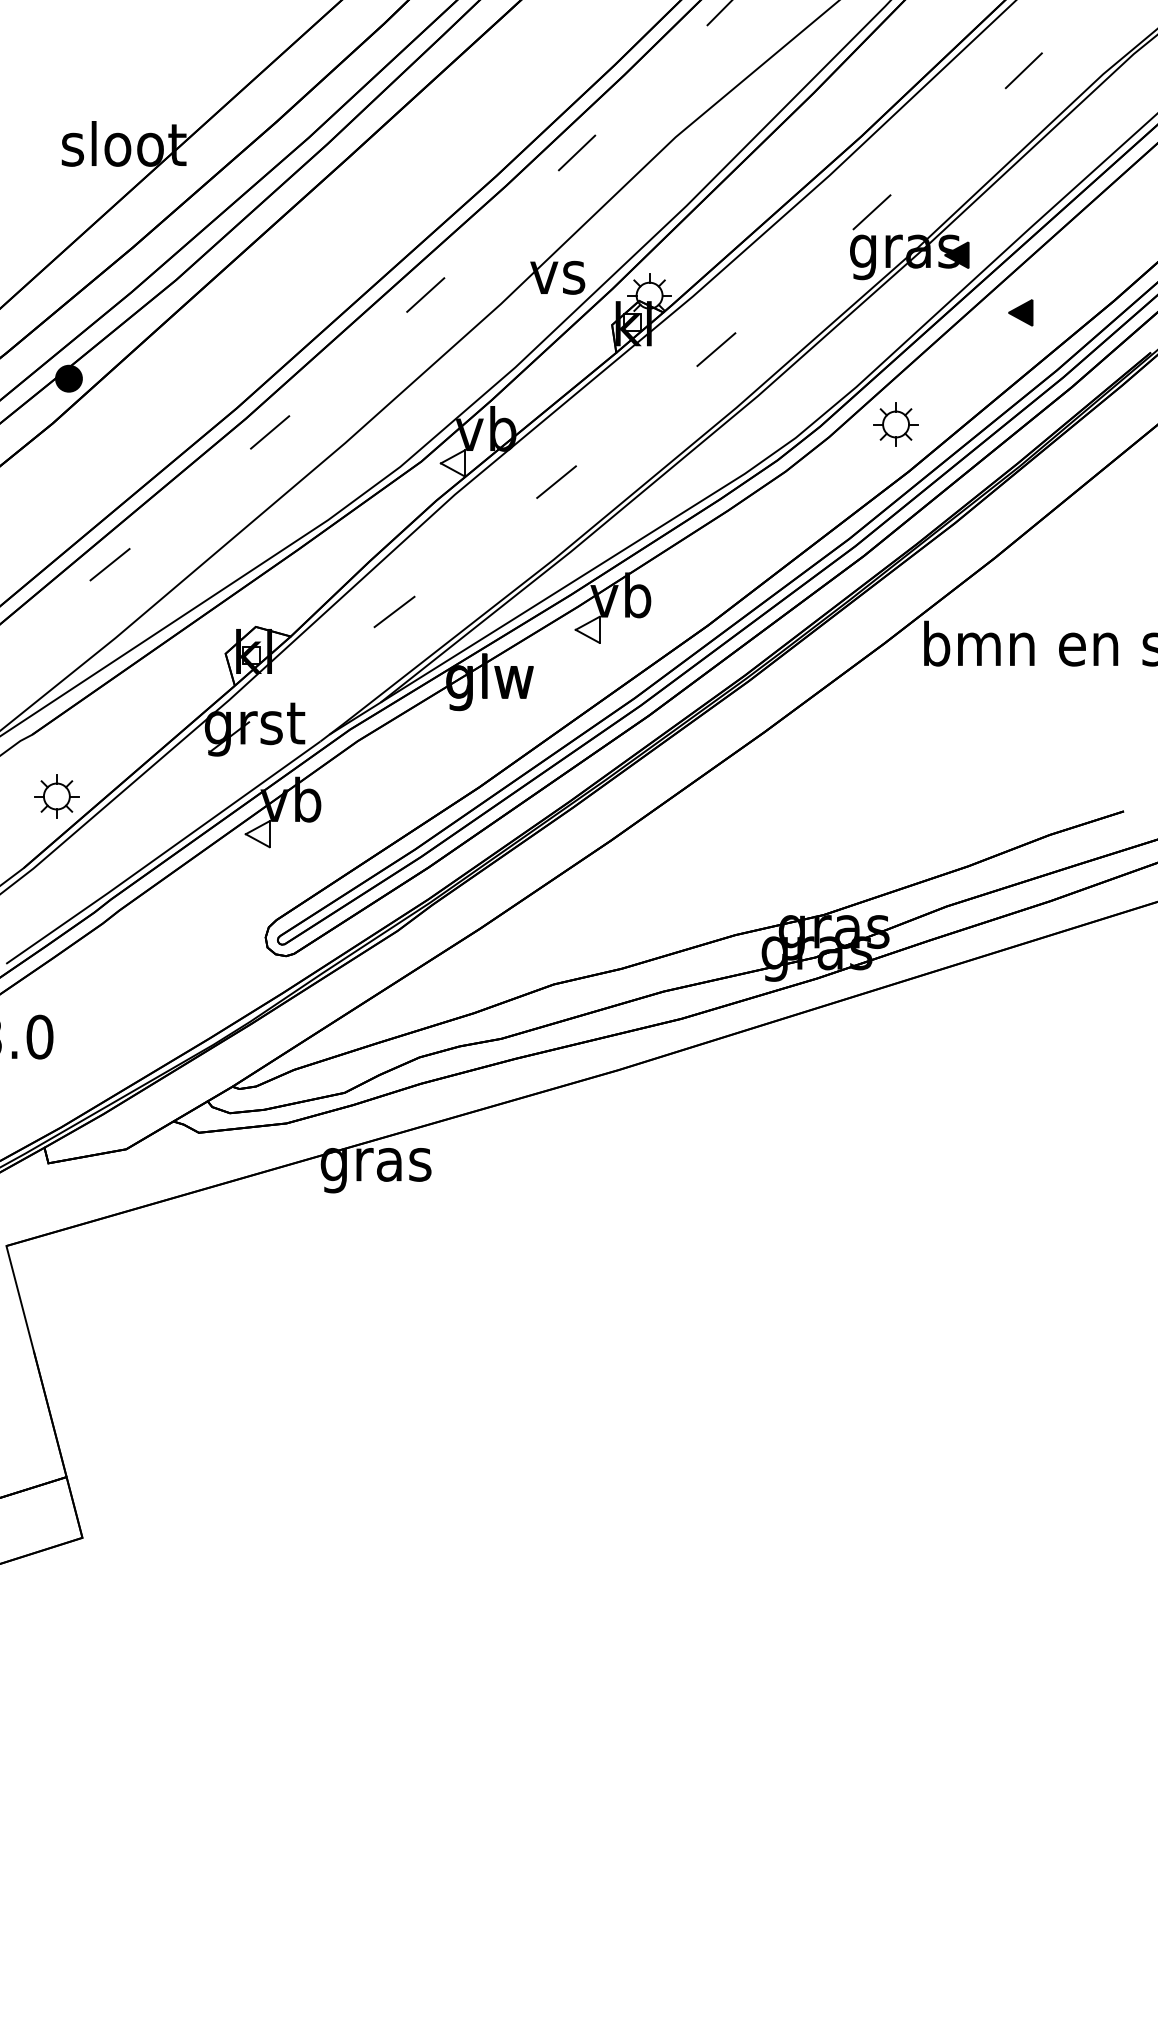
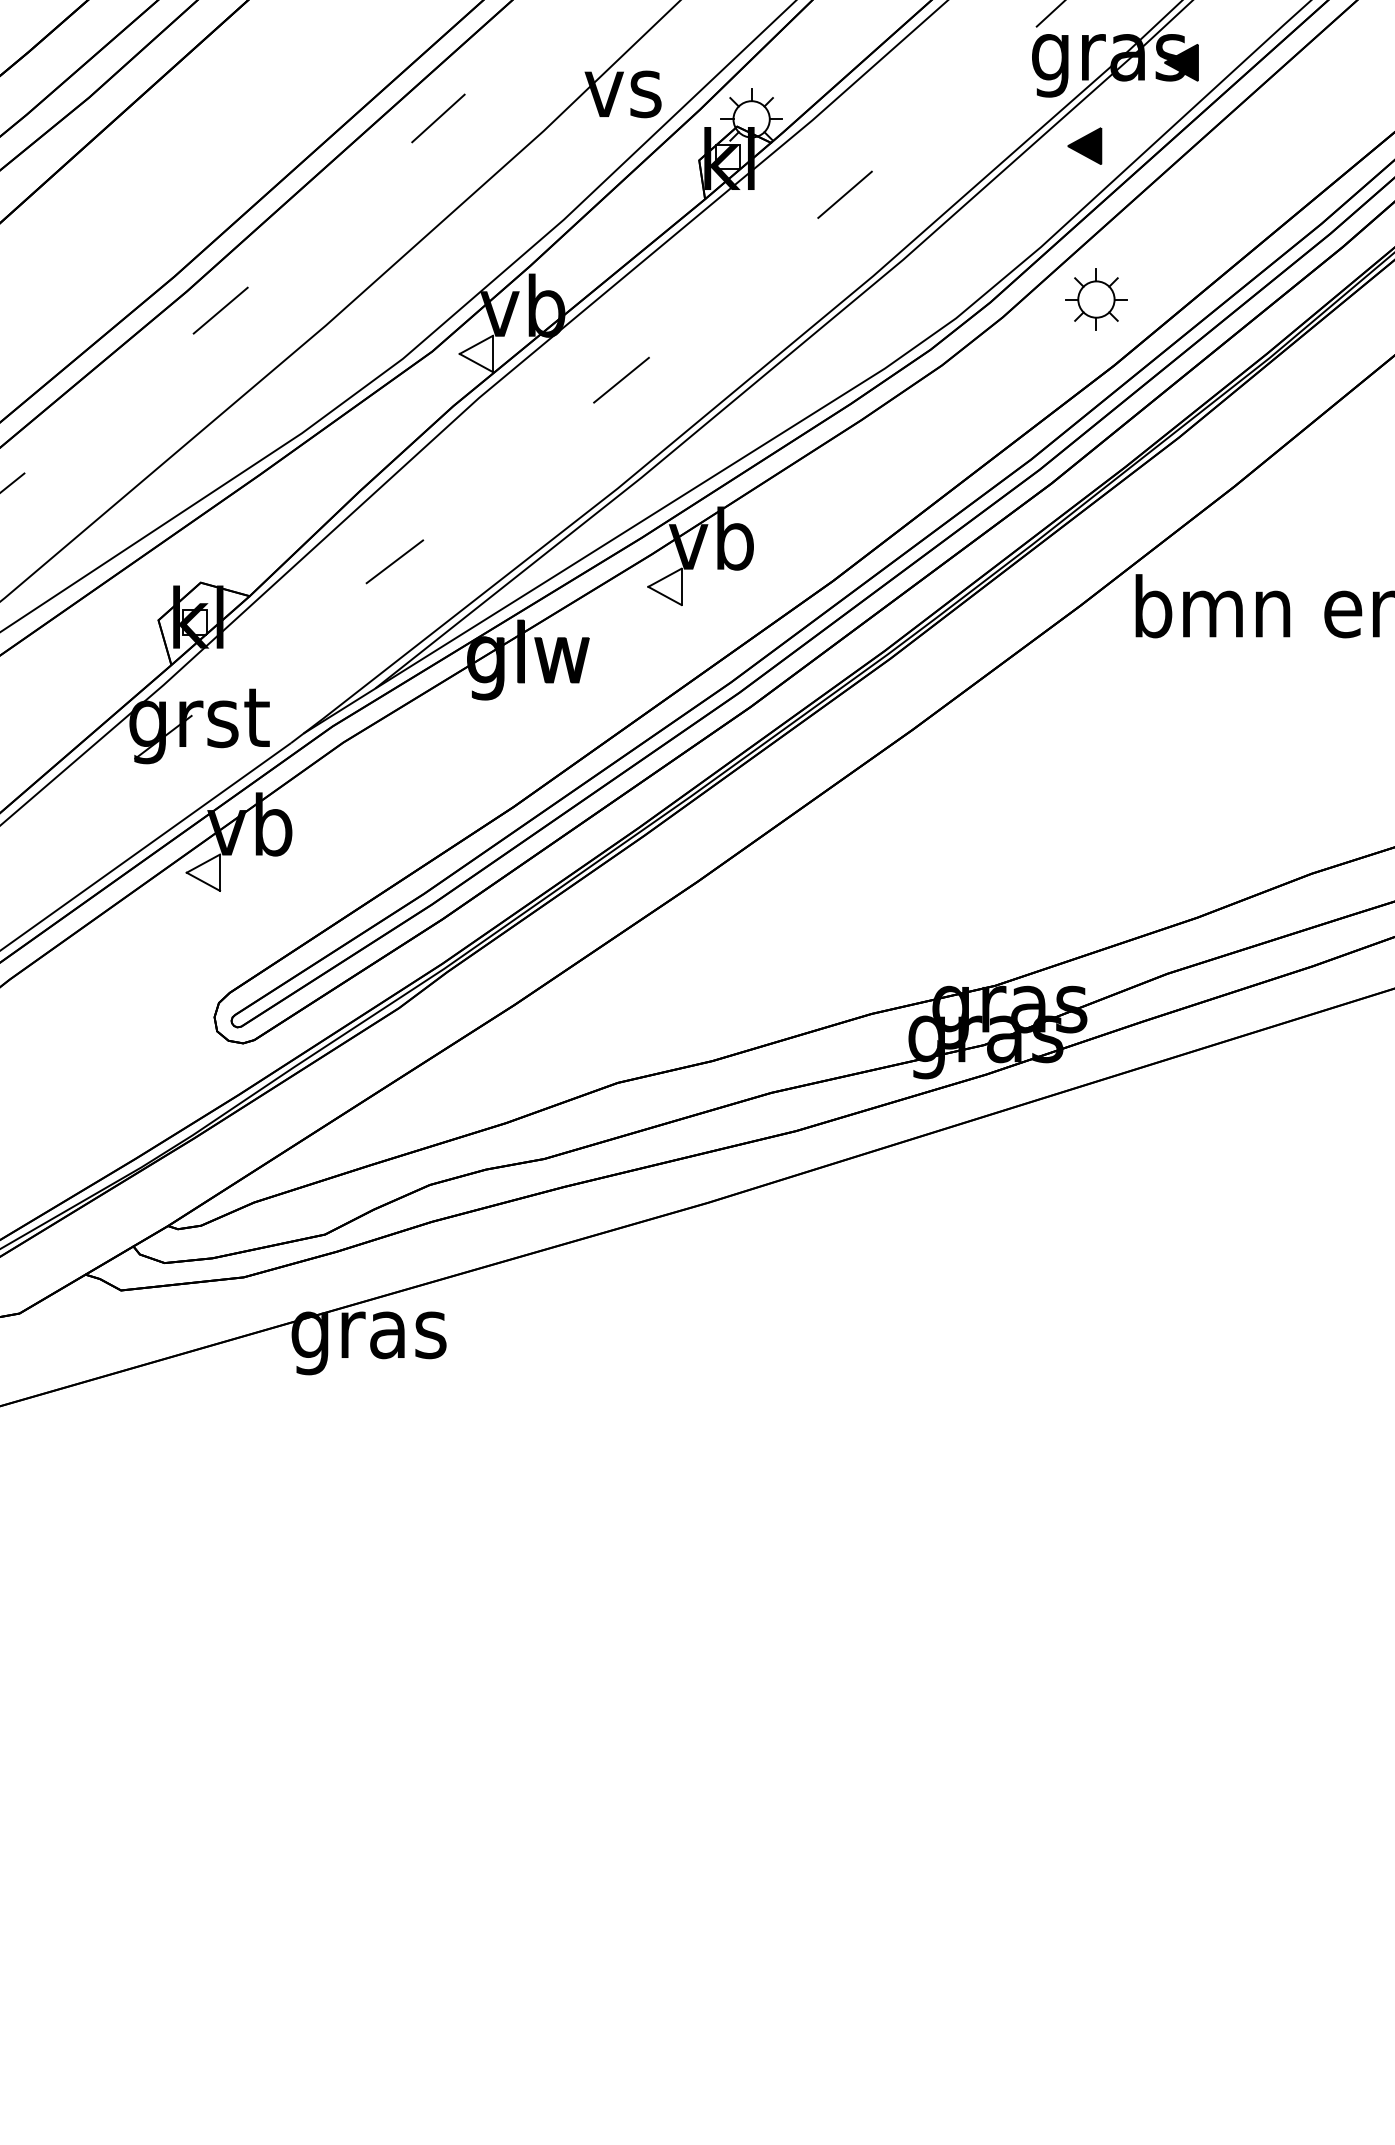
part: (1020, 312) -> (1084, 145), moved

